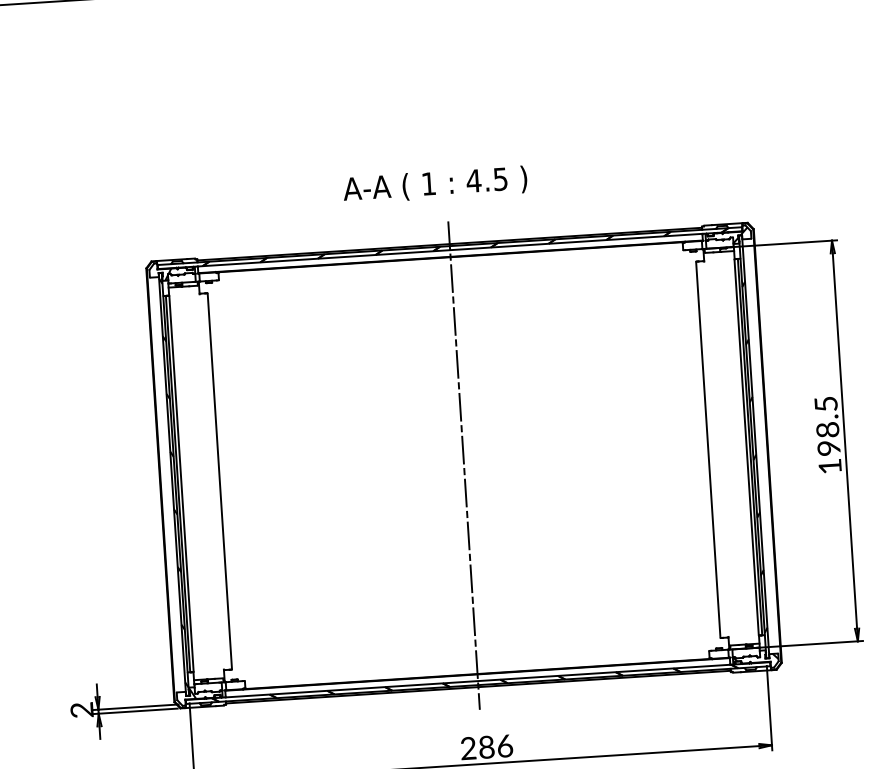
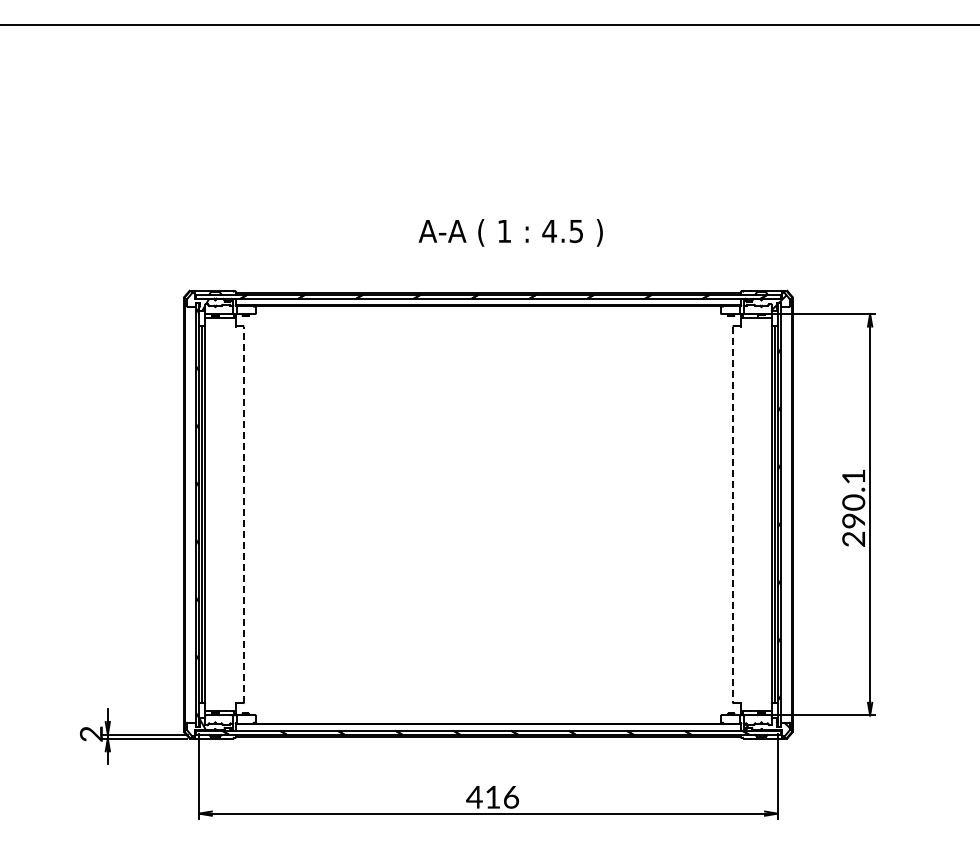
text: (434, 184) -> (510, 232), moved
text: (827, 434) -> (853, 507), 198.5 -> 290.1
line: (708, 449) -> (733, 514), solid -> dashed
line: (464, 465) -> (488, 514), removed
line: (219, 481) -> (243, 514), solid -> dashed
text: (477, 747) -> (483, 796), 286 -> 416

